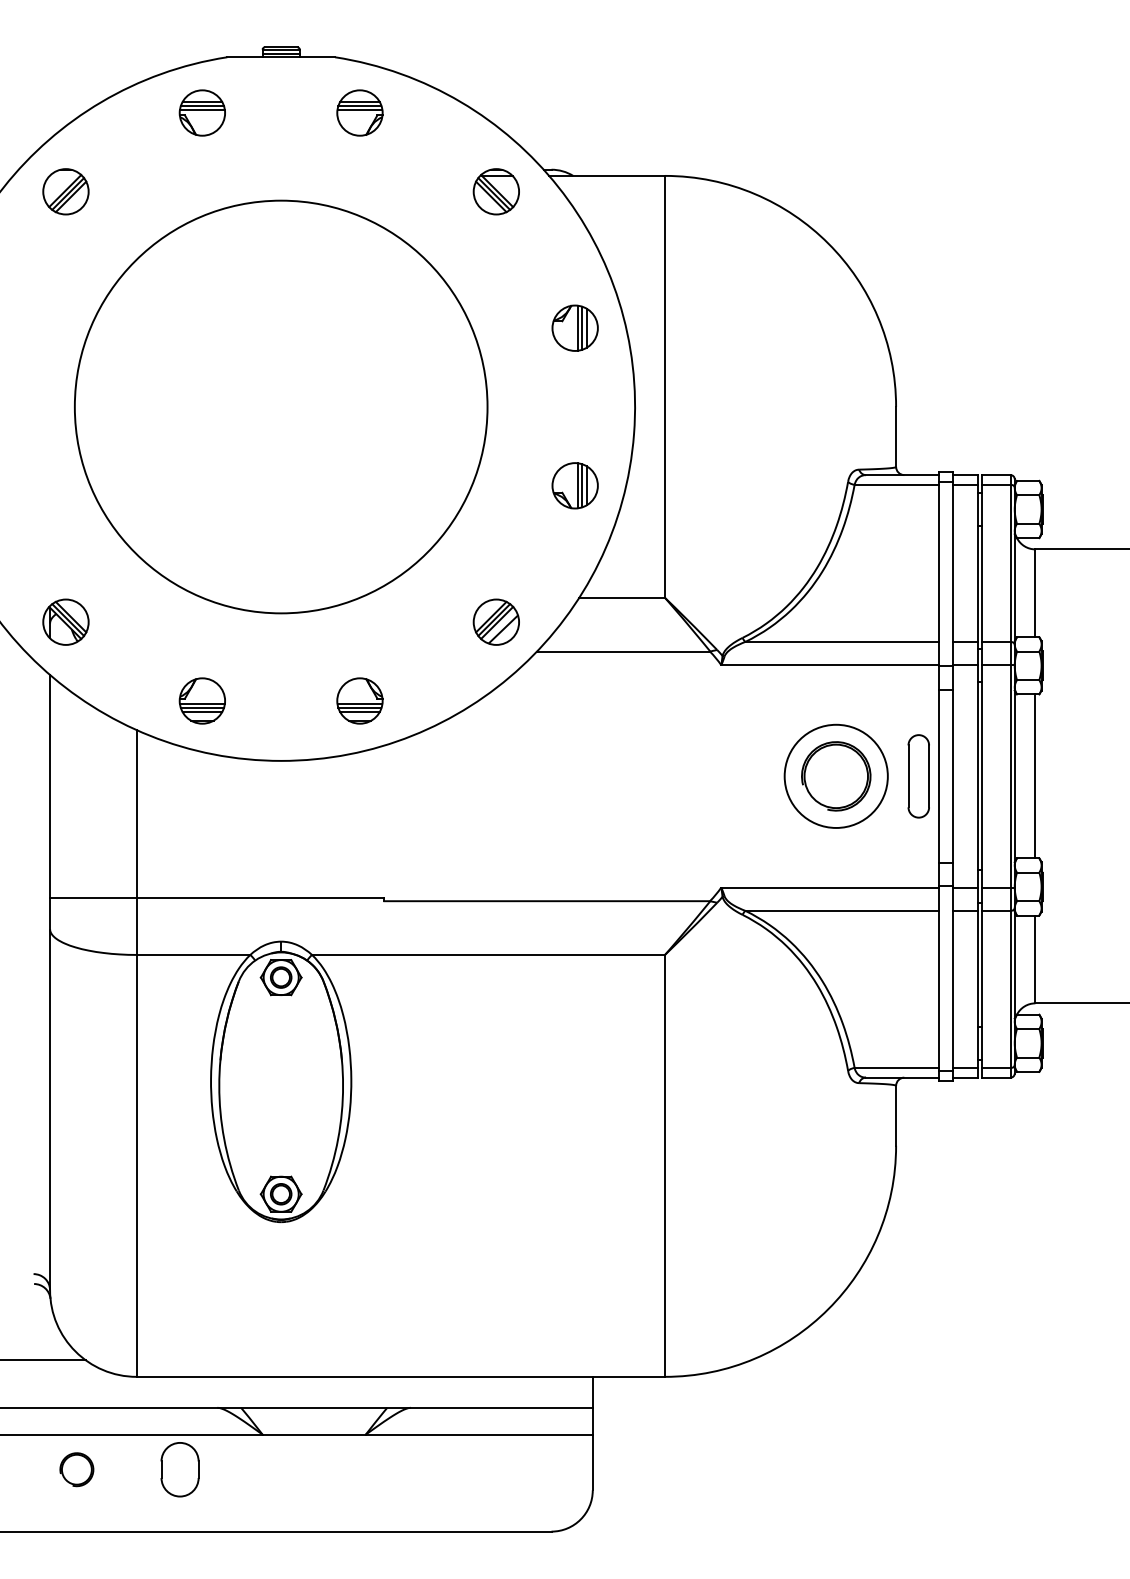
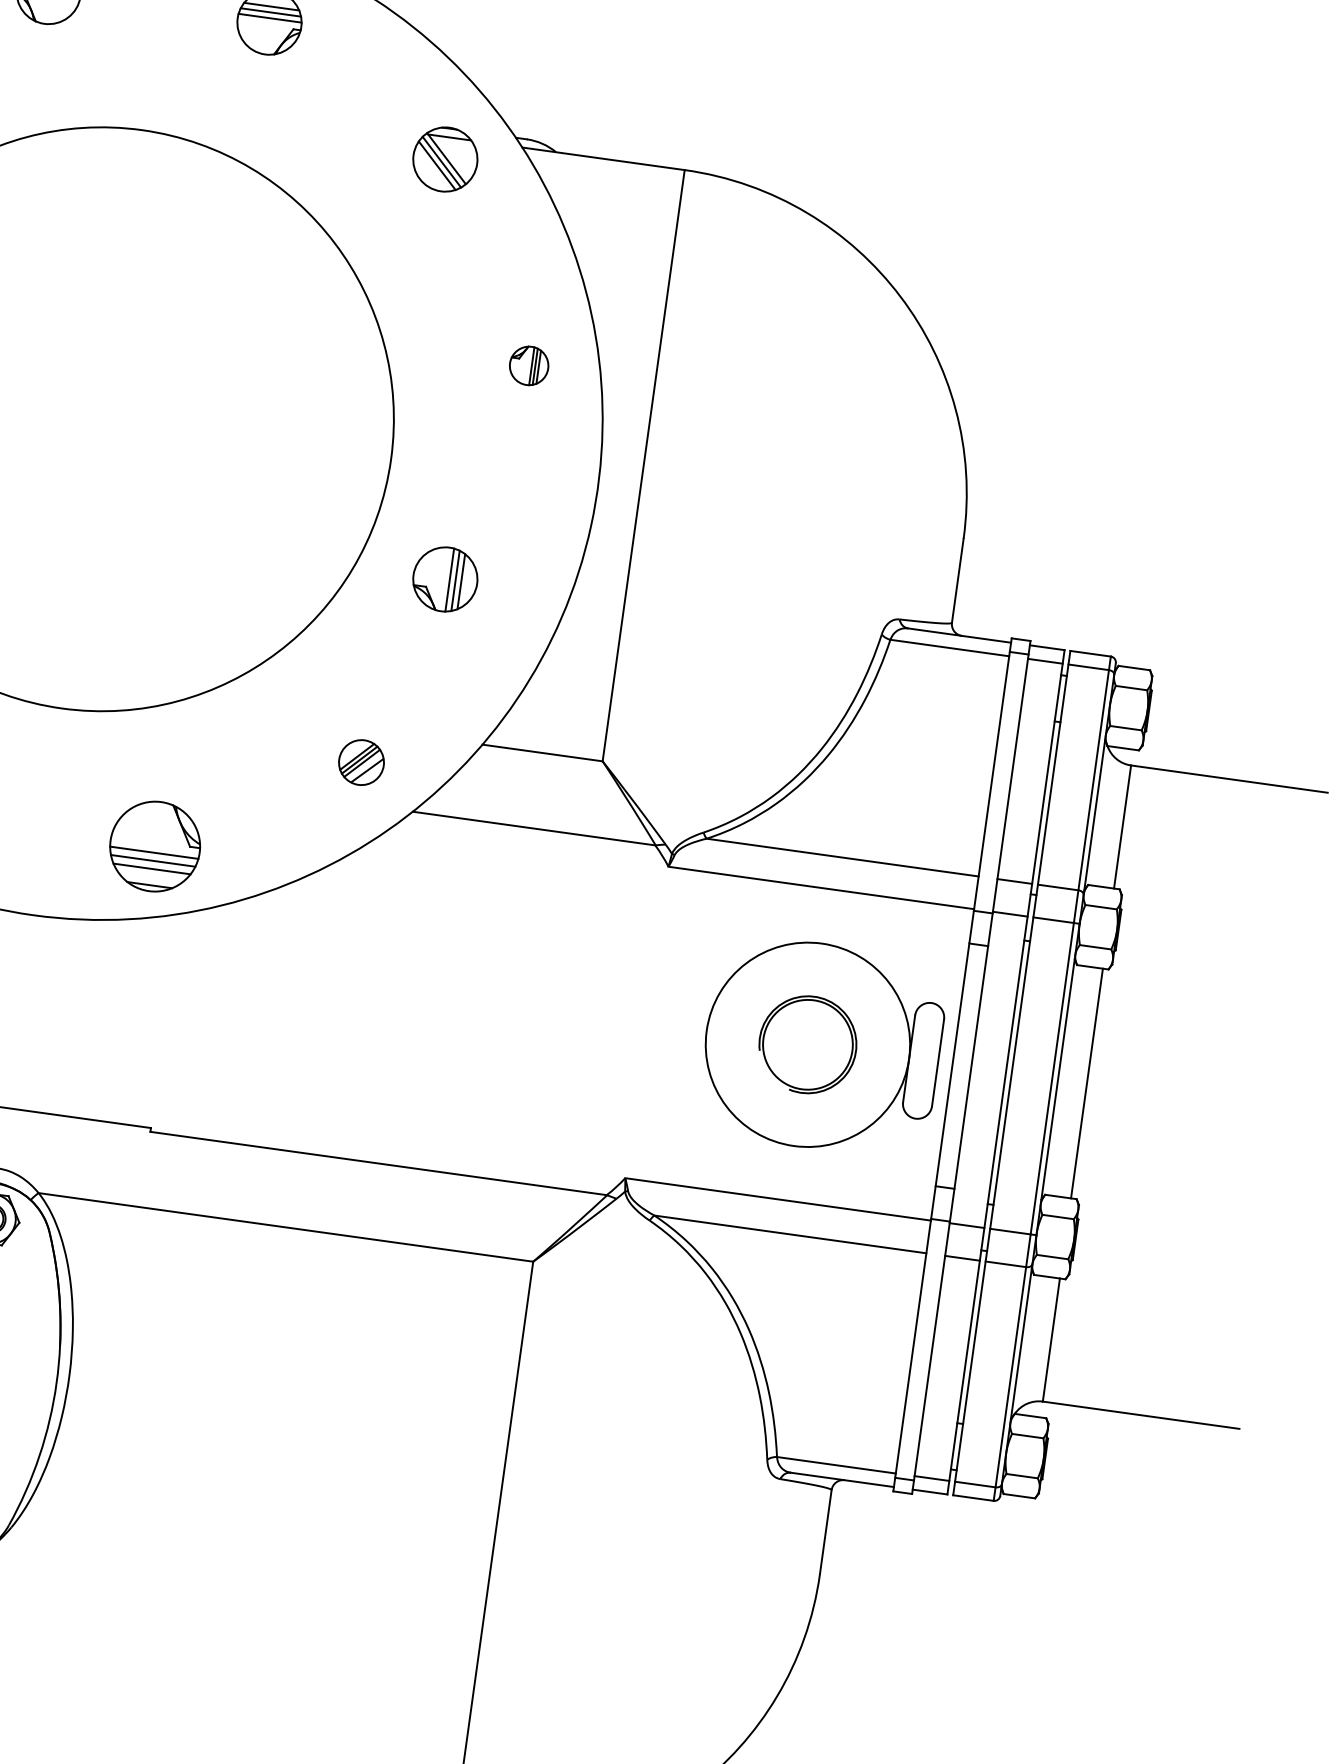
part: (574, 327) -> (528, 364), size x0.6
part: (574, 485) -> (444, 578), moved
part: (495, 621) -> (360, 761), size x0.7
part: (359, 700) -> (154, 845), size x1.4
circle: (835, 775) -> (807, 1043), size x1.4

